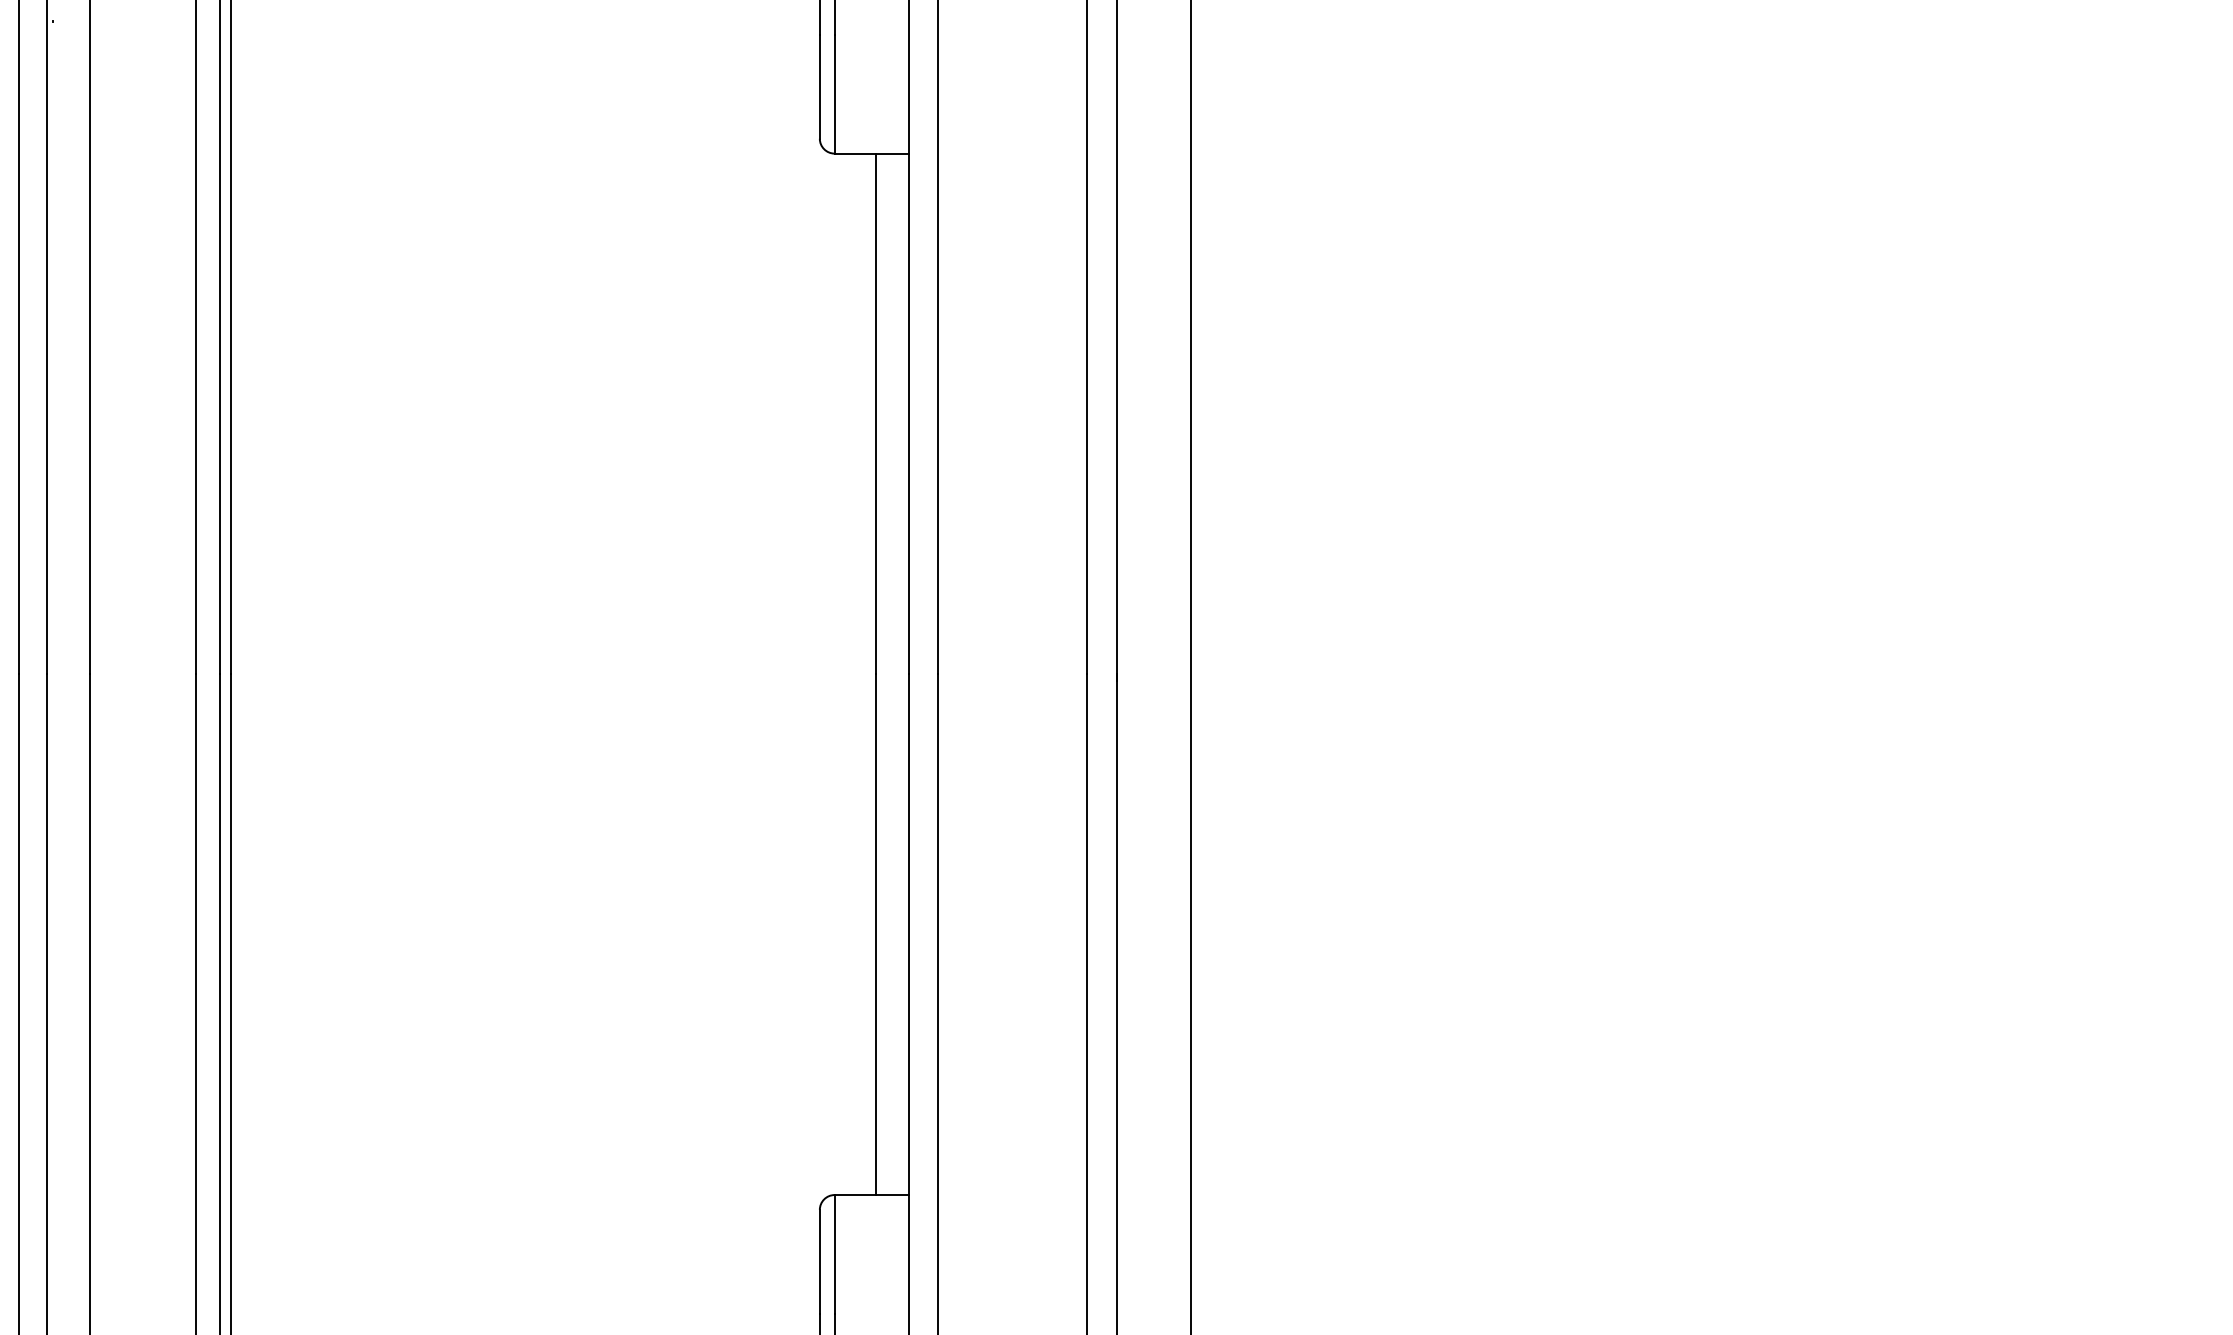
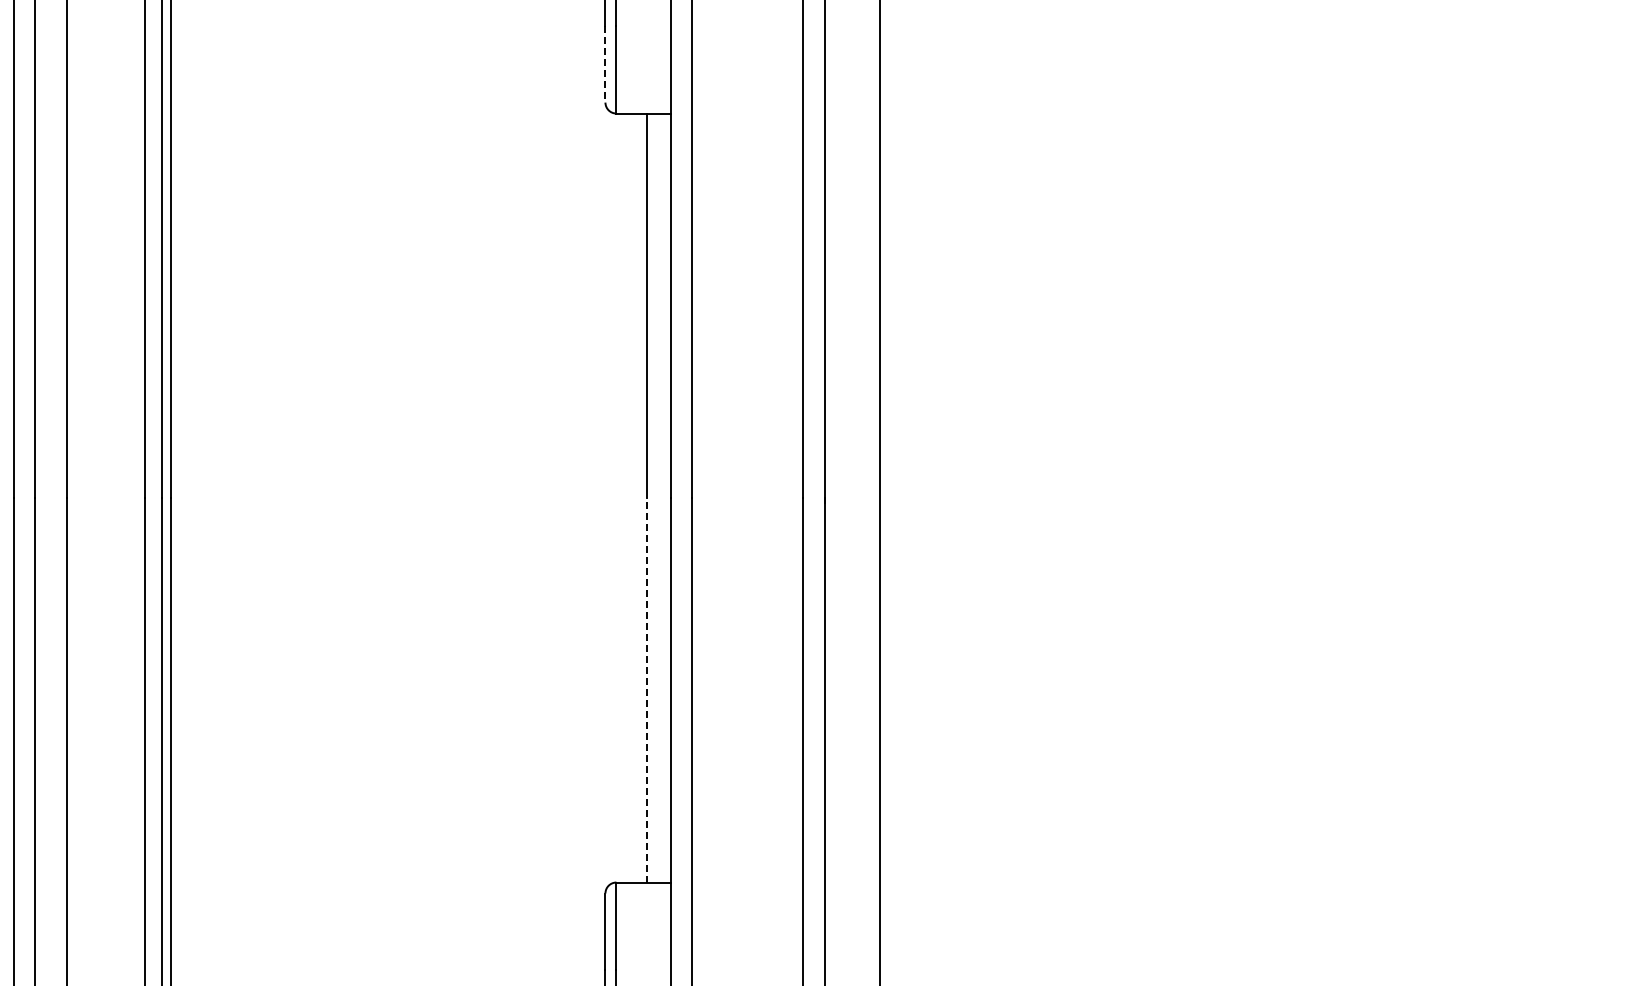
line: (819, 87) -> (605, 64), solid -> dashed
line: (875, 933) -> (646, 689), solid -> dashed

